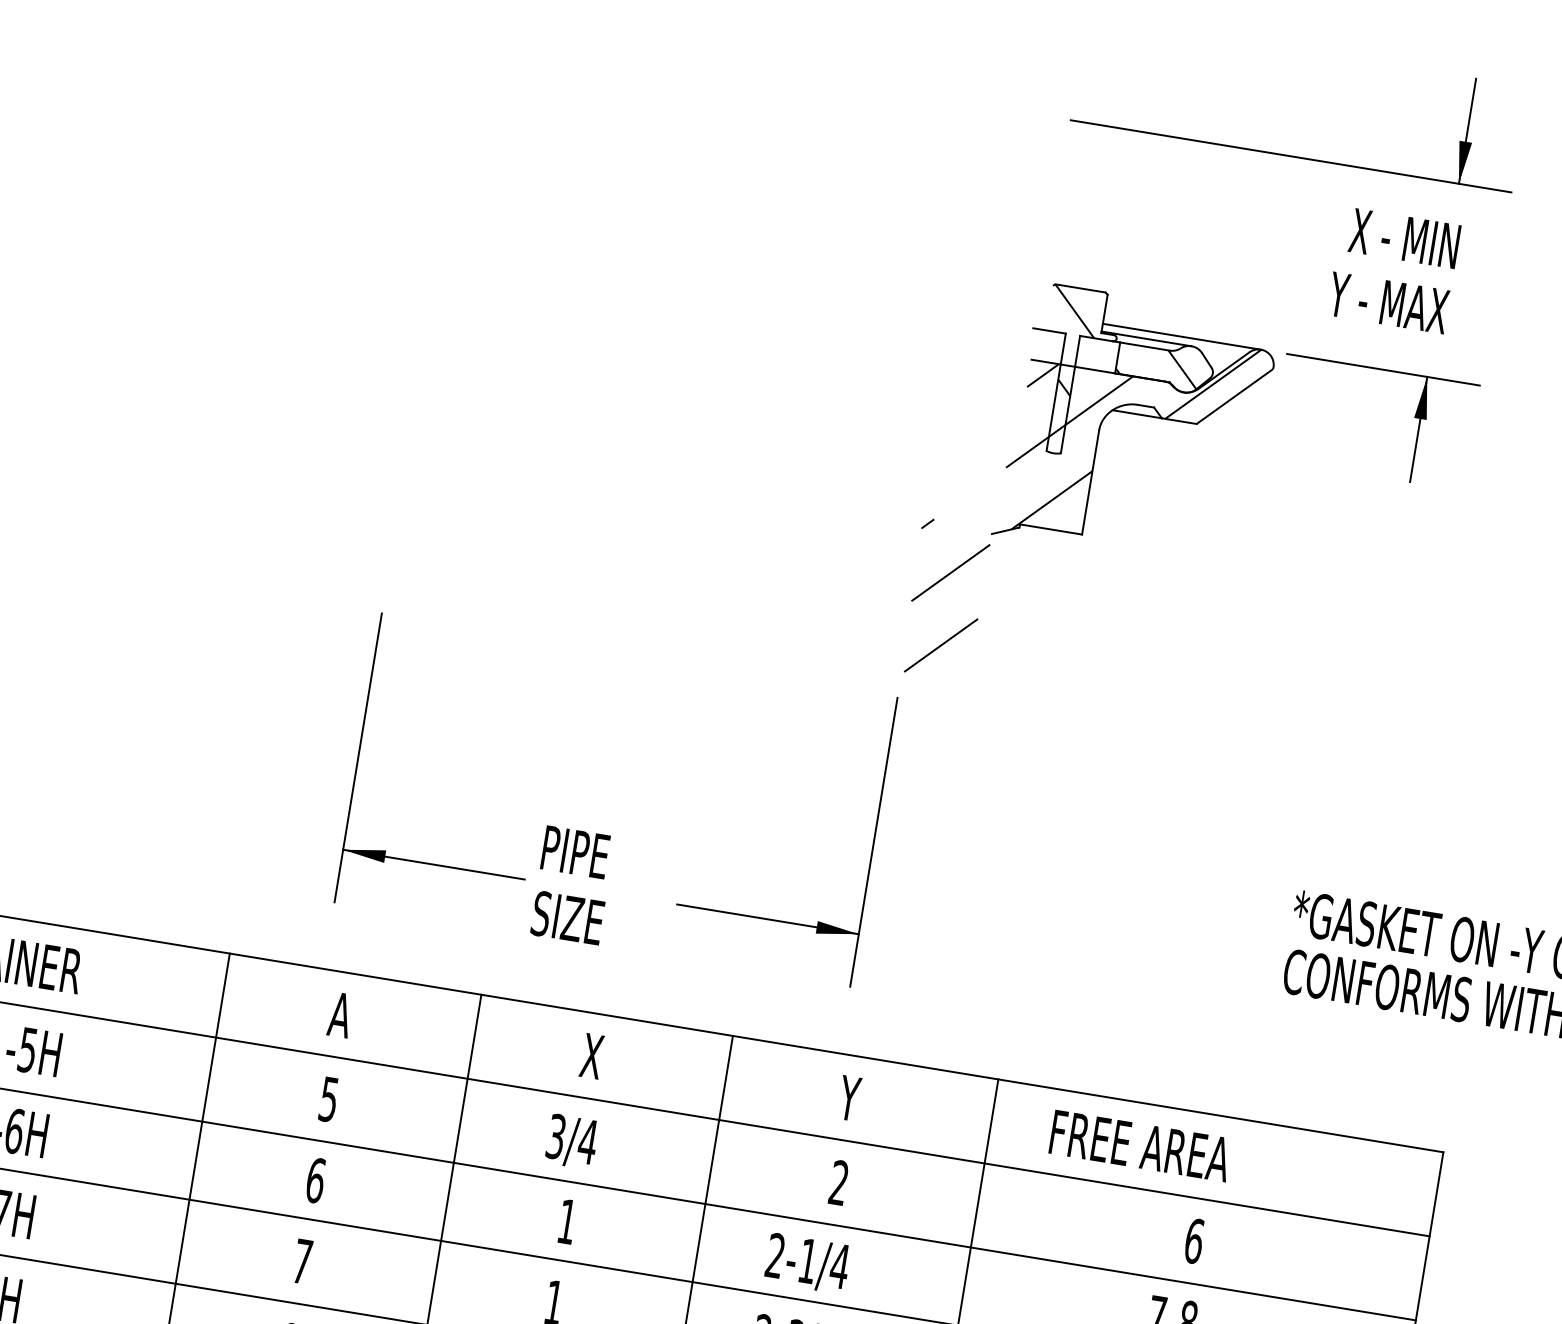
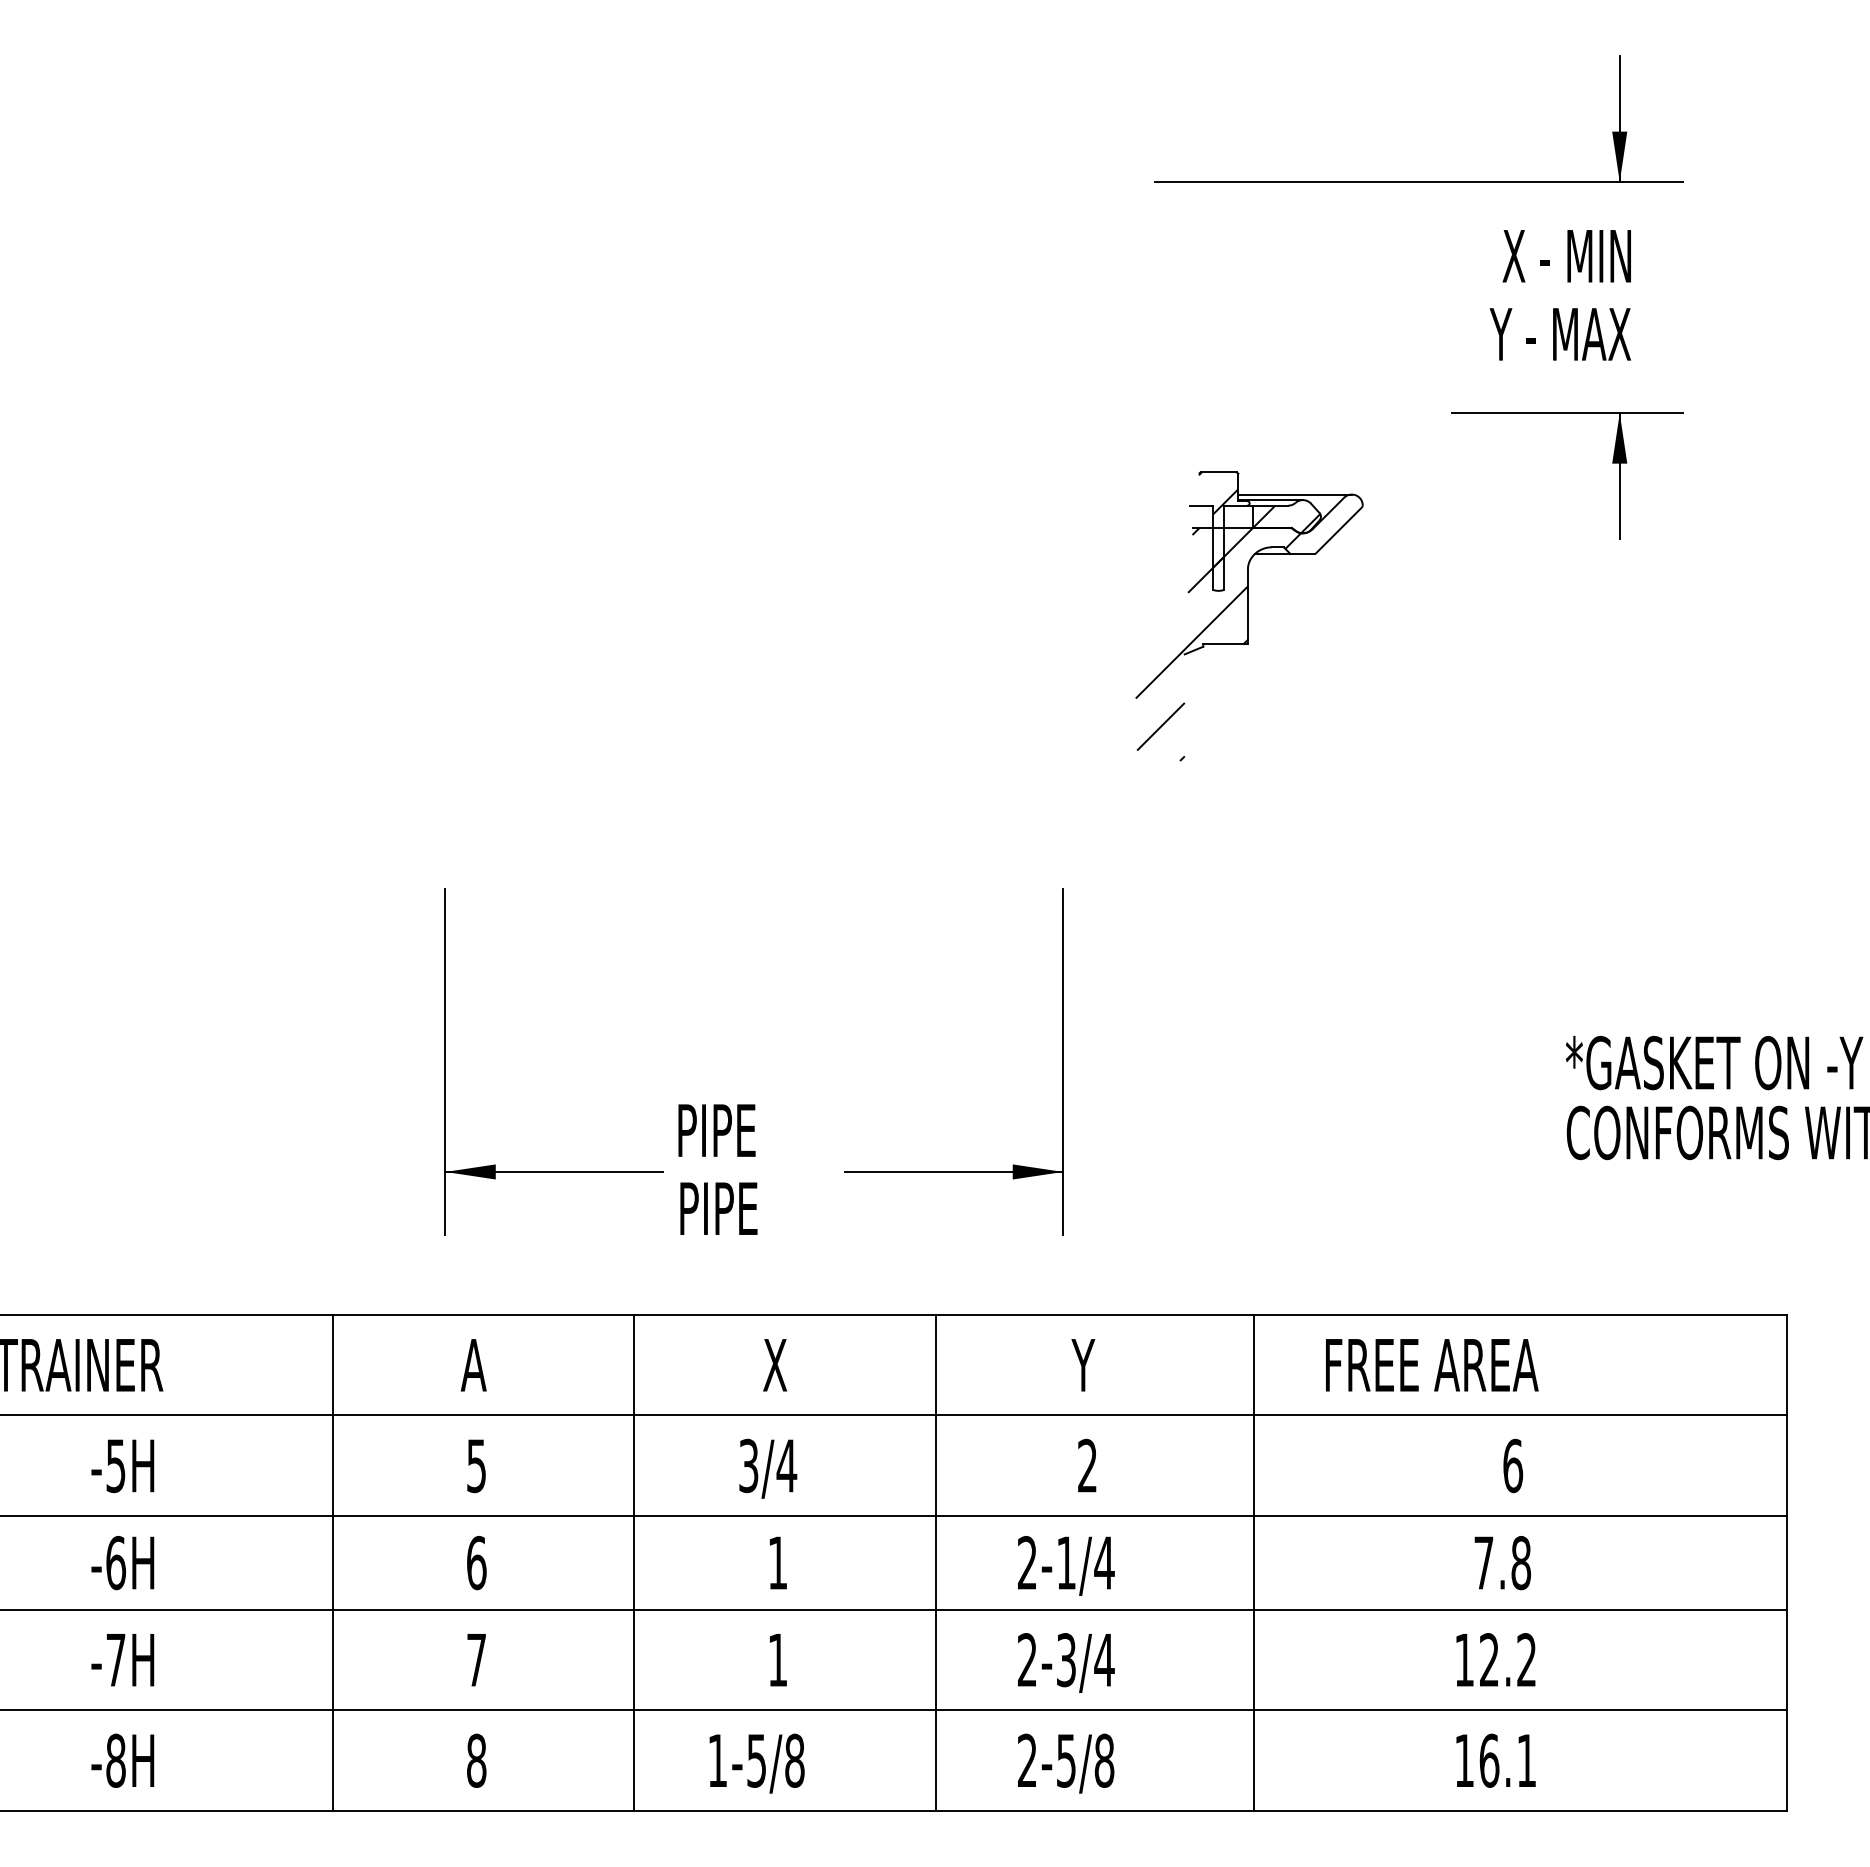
part: (1089, 495) -> (1248, 616), size x0.6
text: (567, 917) -> (720, 1208), SIZE -> PIPE

